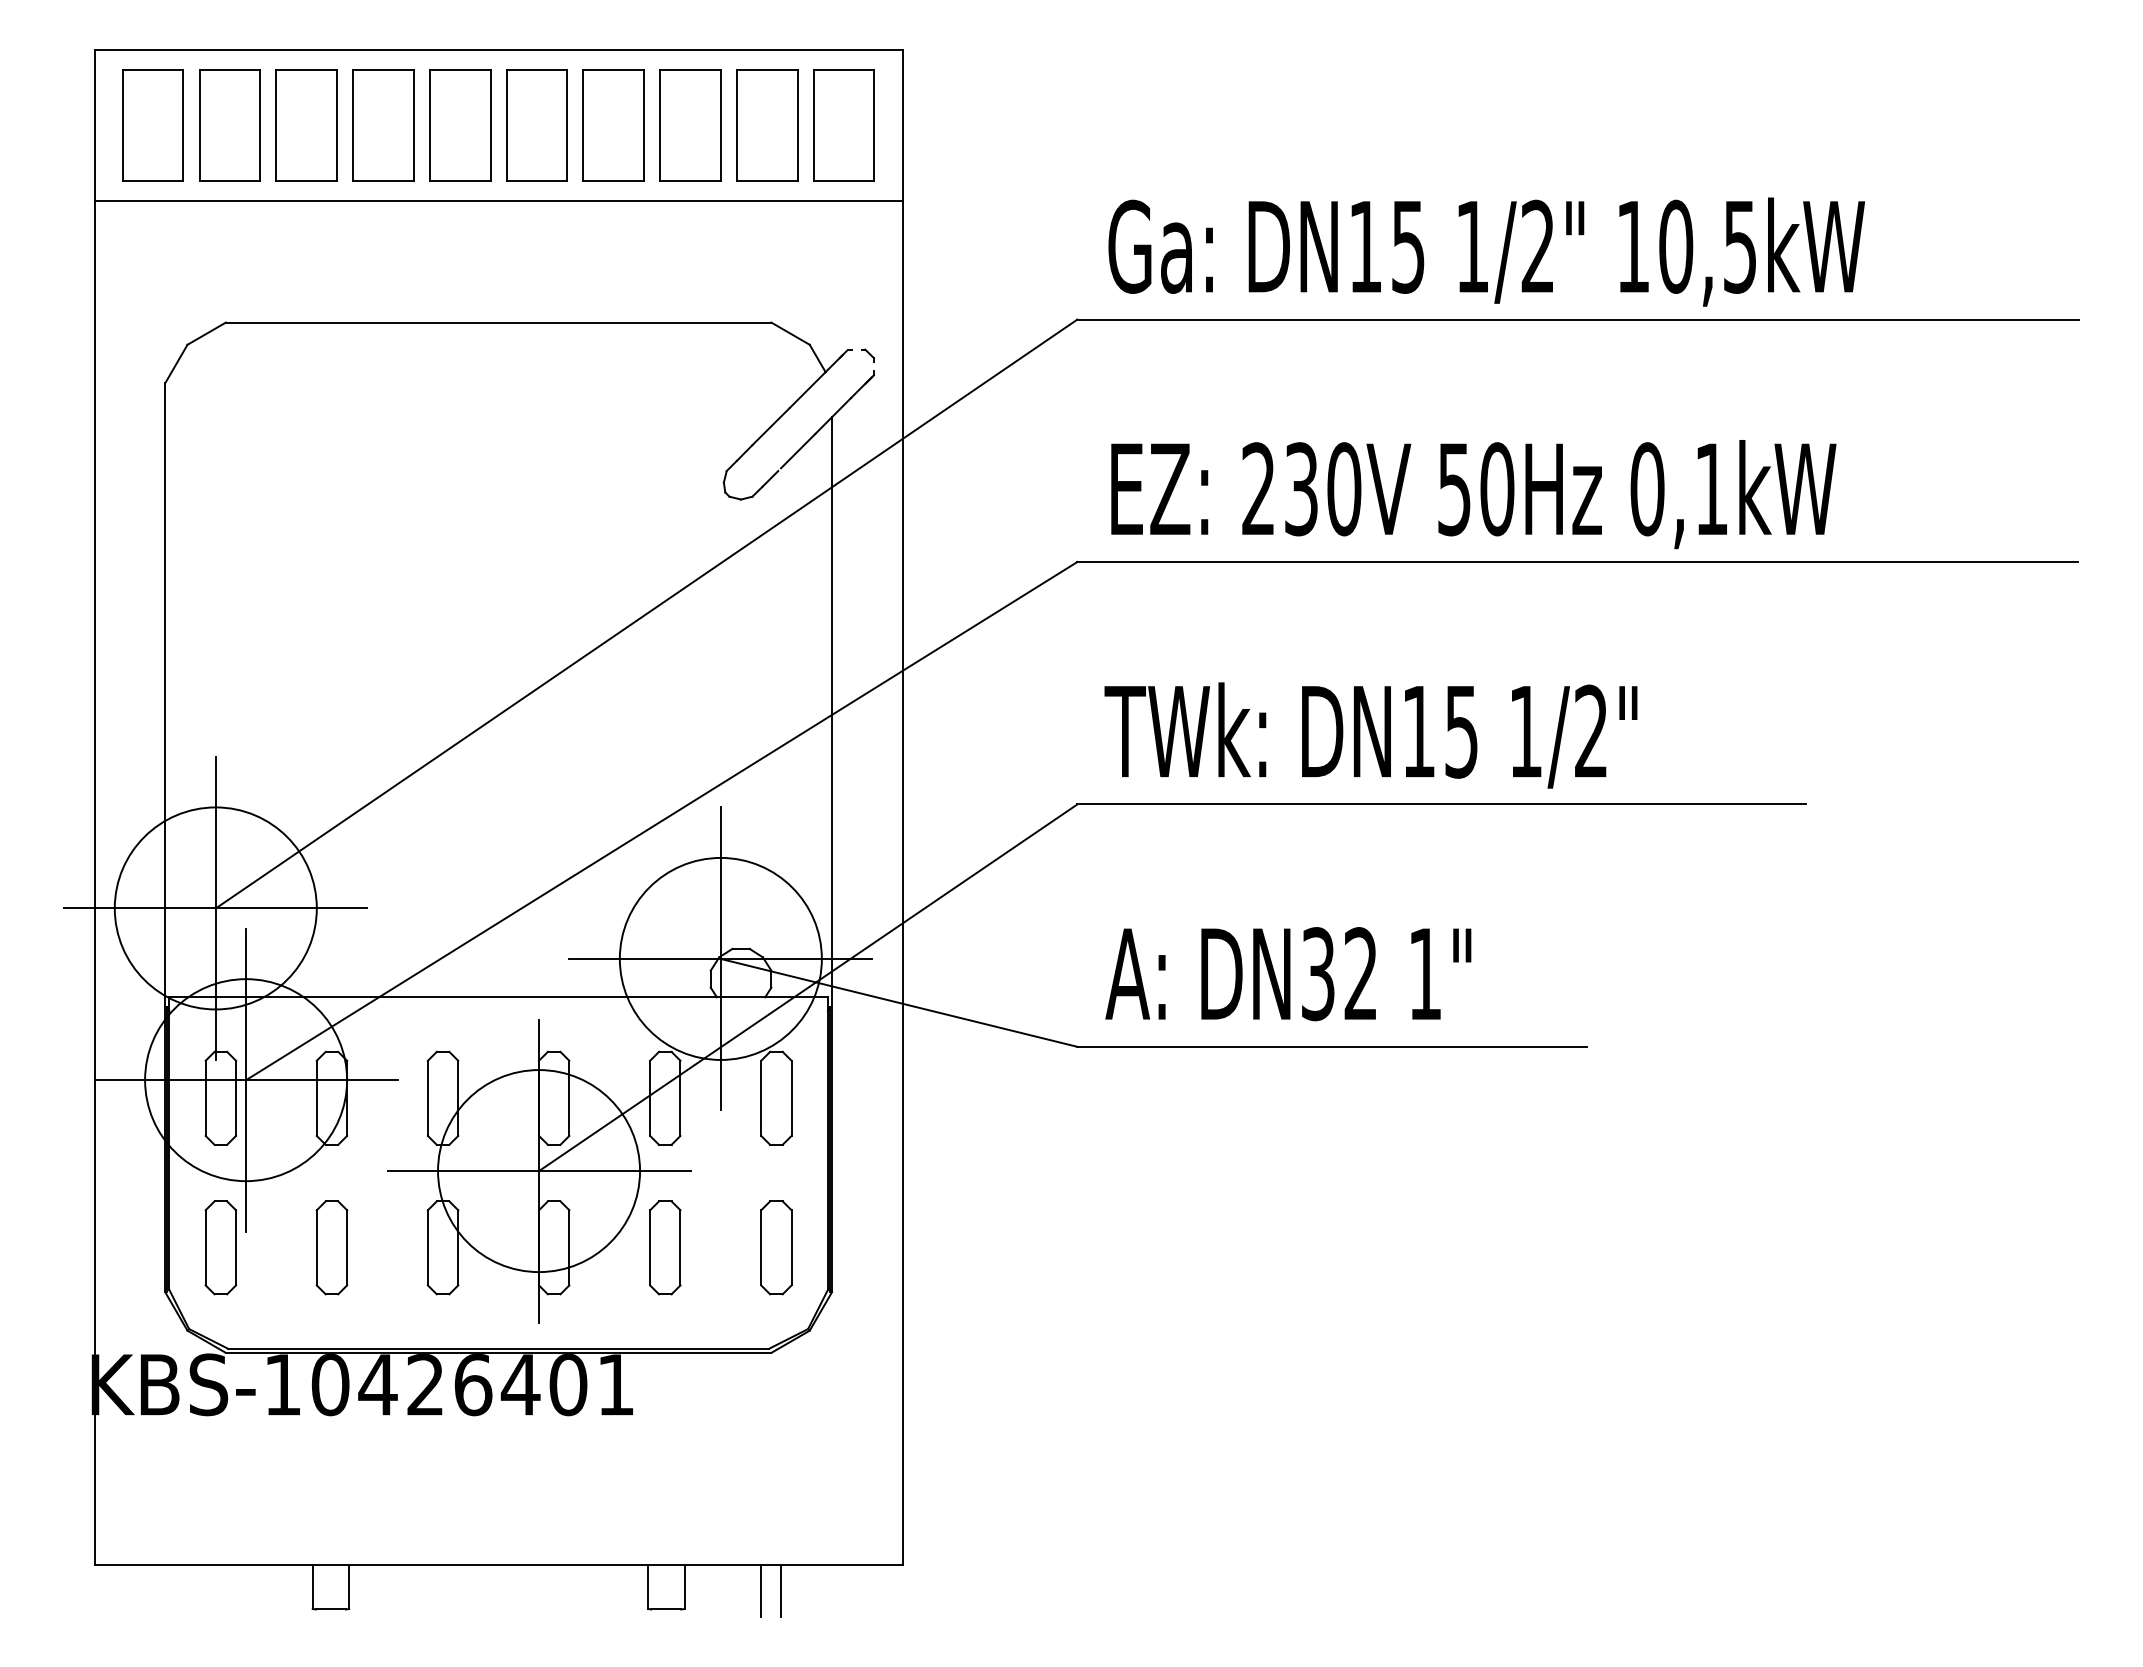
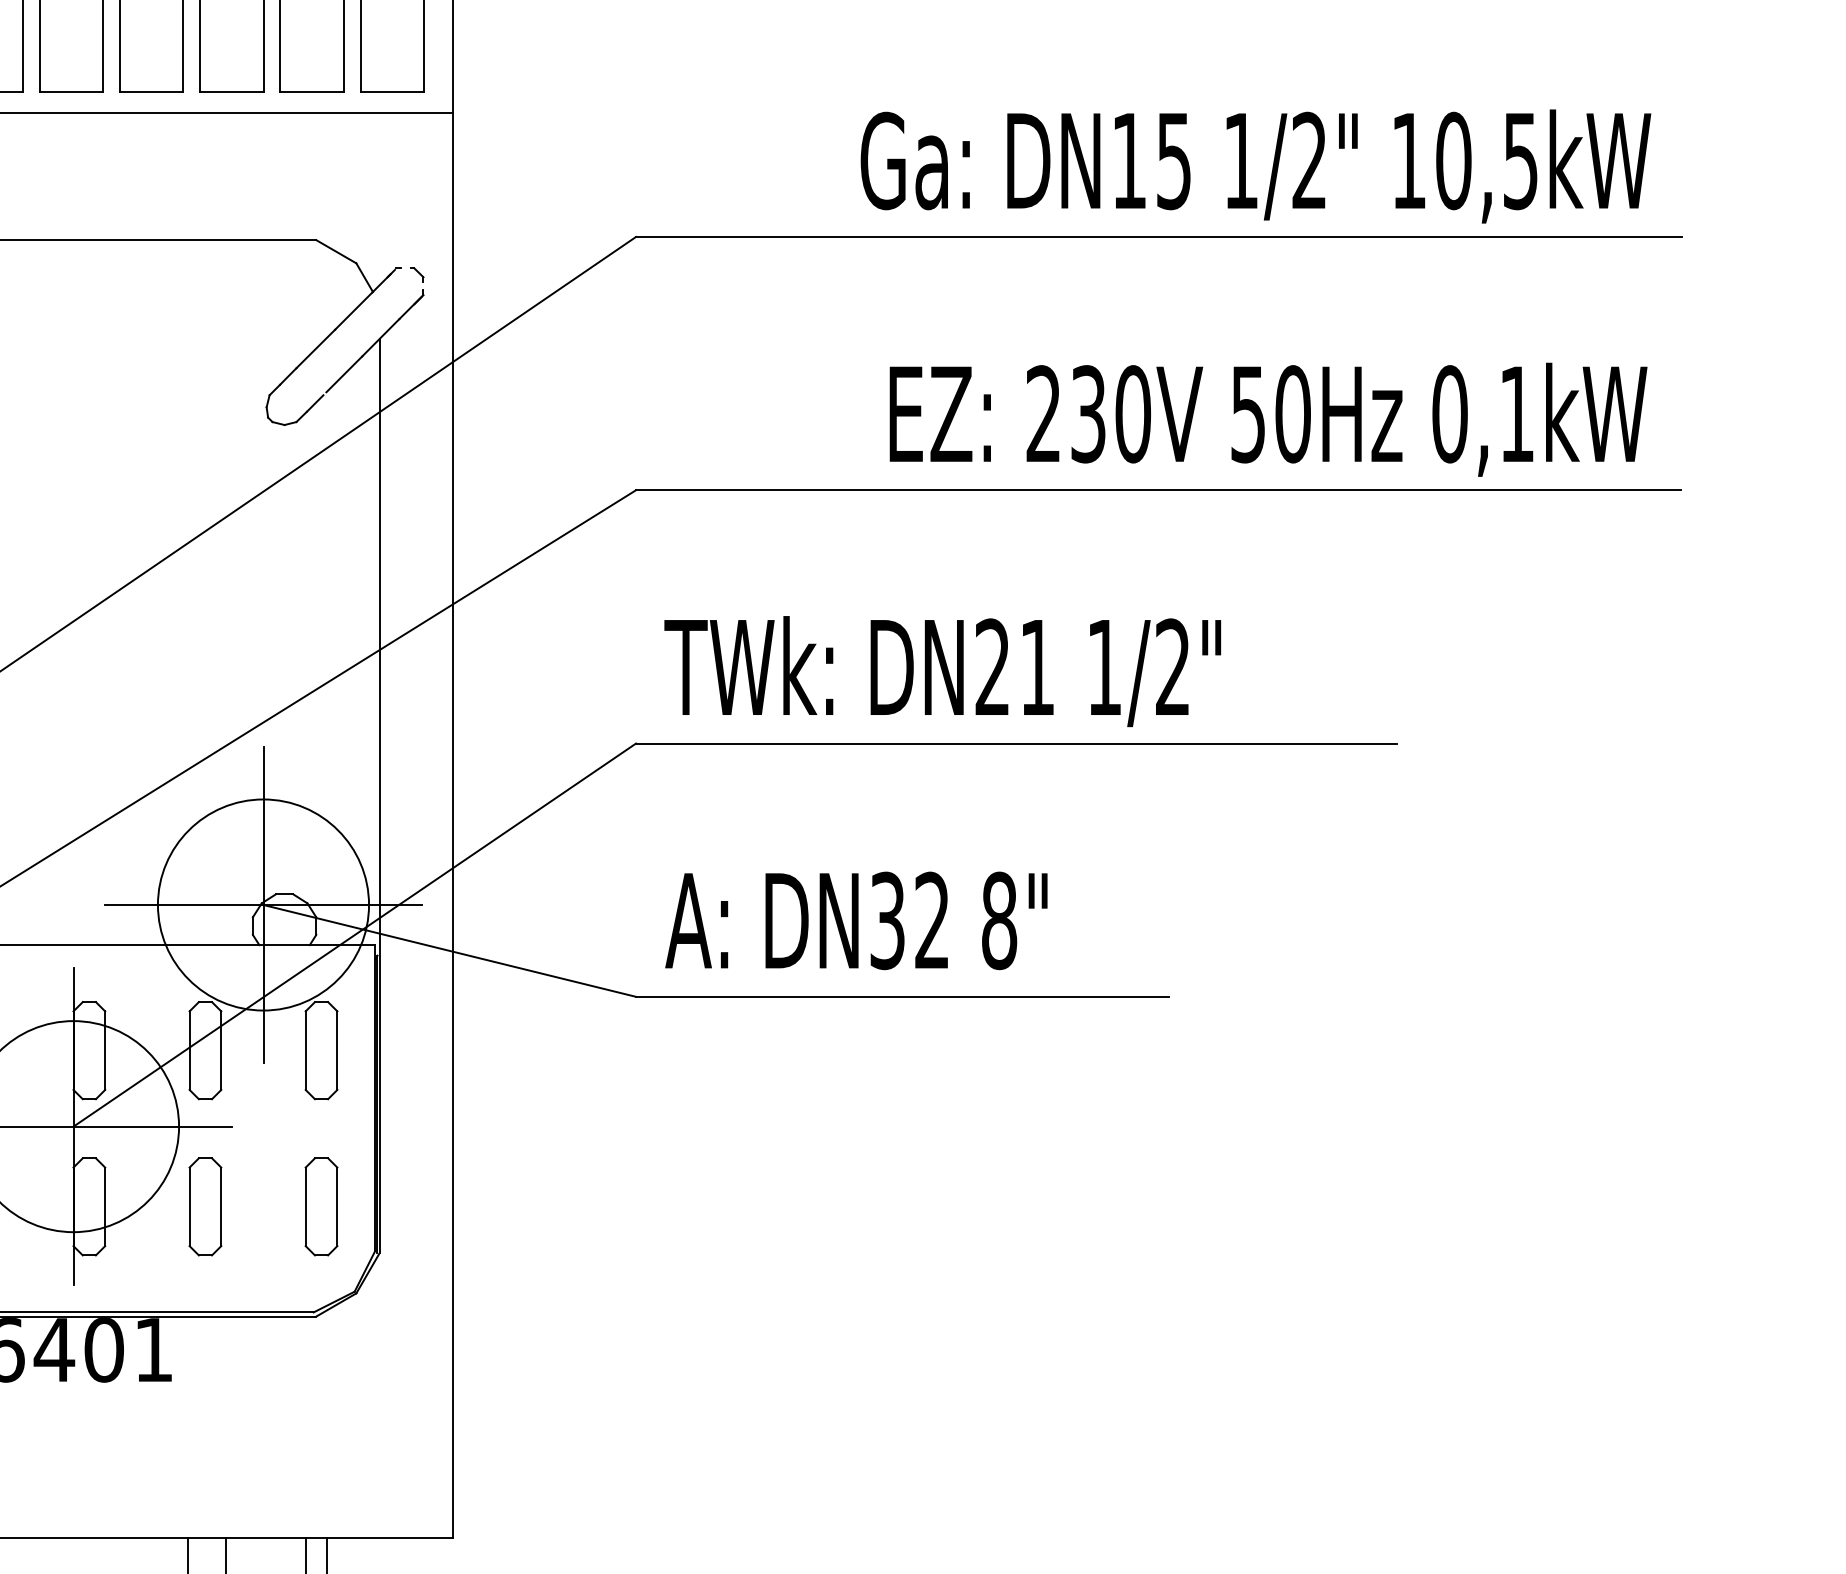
text: (1486, 251) -> (1255, 165), moved
text: (1473, 494) -> (1268, 419), moved
text: (1439, 731) -> (1014, 667), DN15 -> DN21
text: (1425, 974) -> (999, 921), 1" -> 8"

